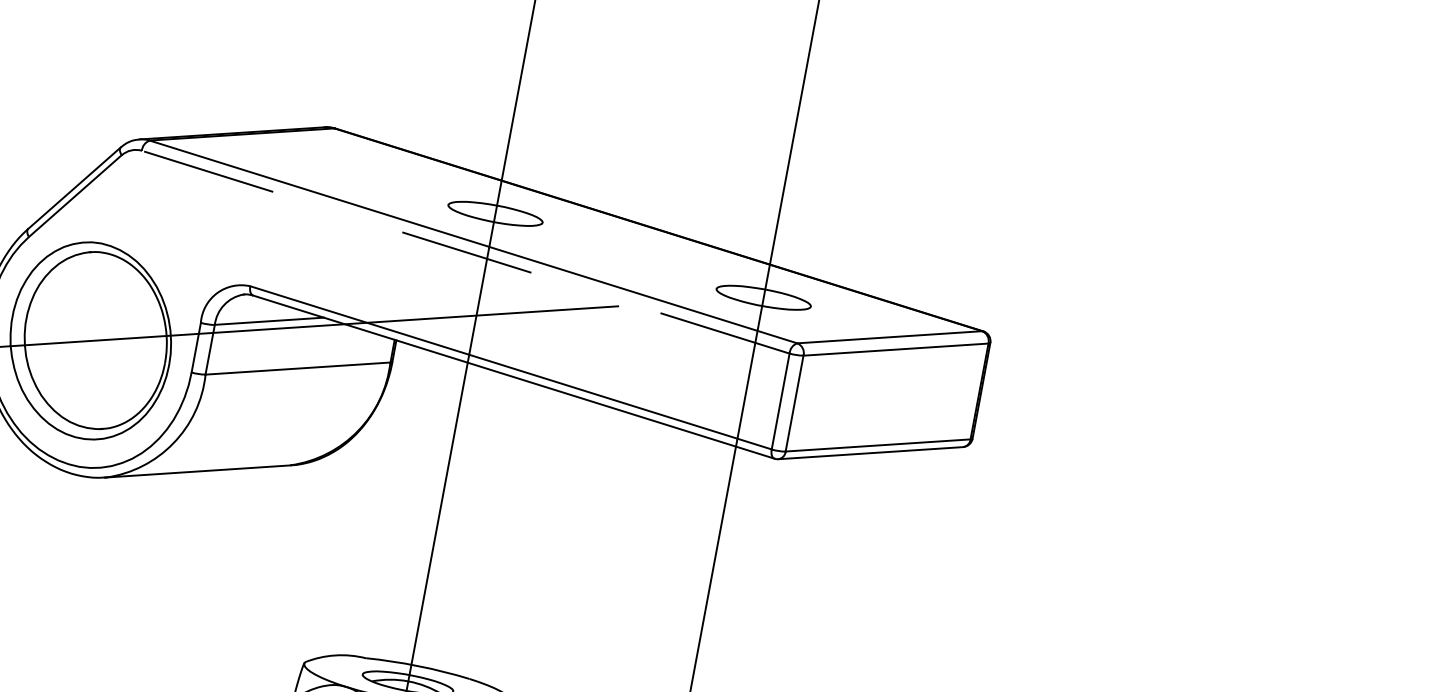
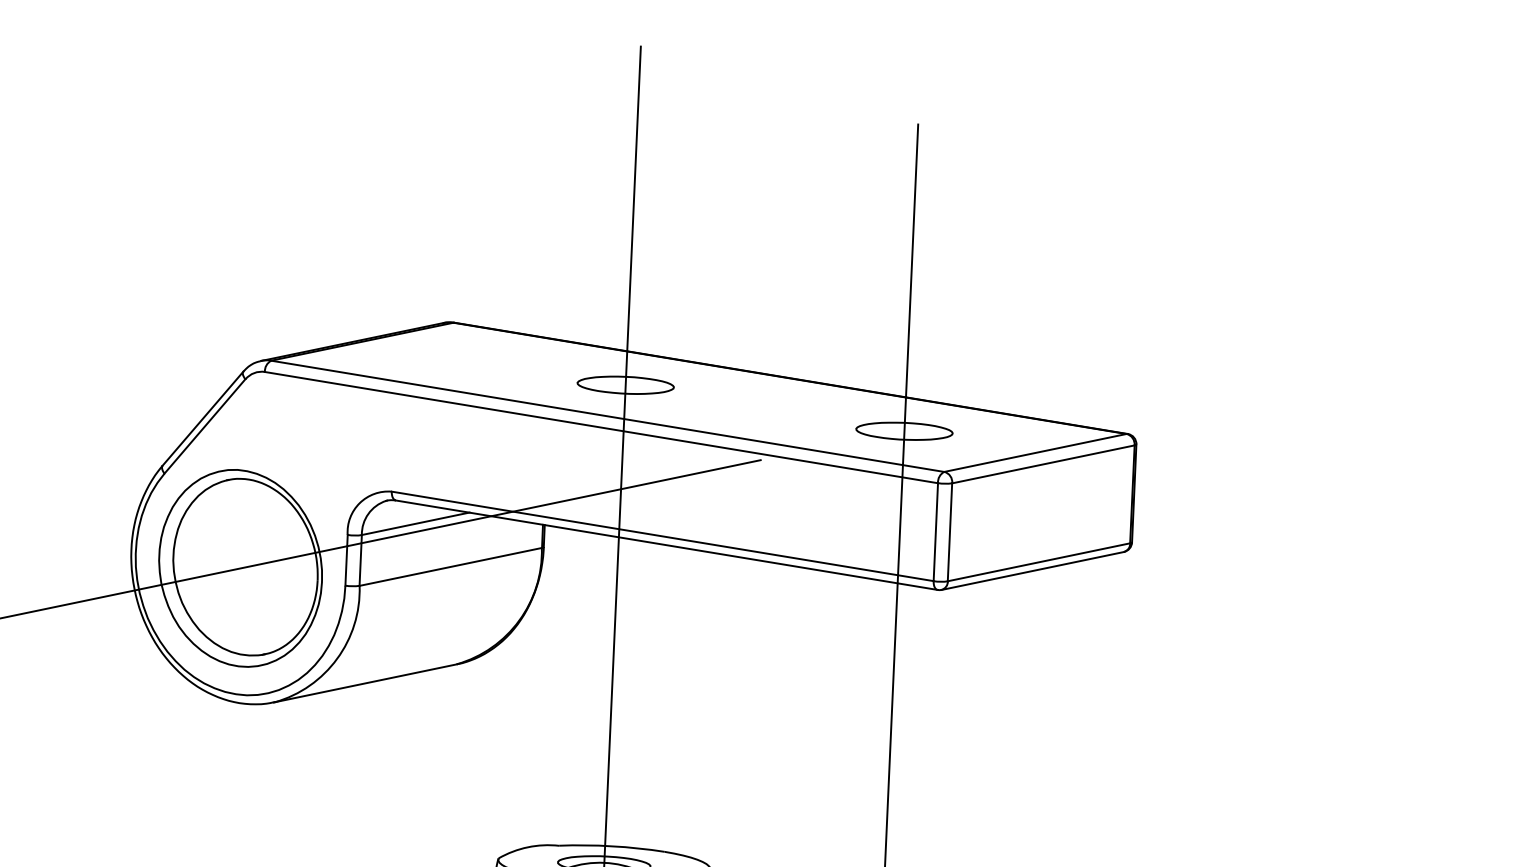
line: (464, 251) -> (600, 427), dashed -> solid

